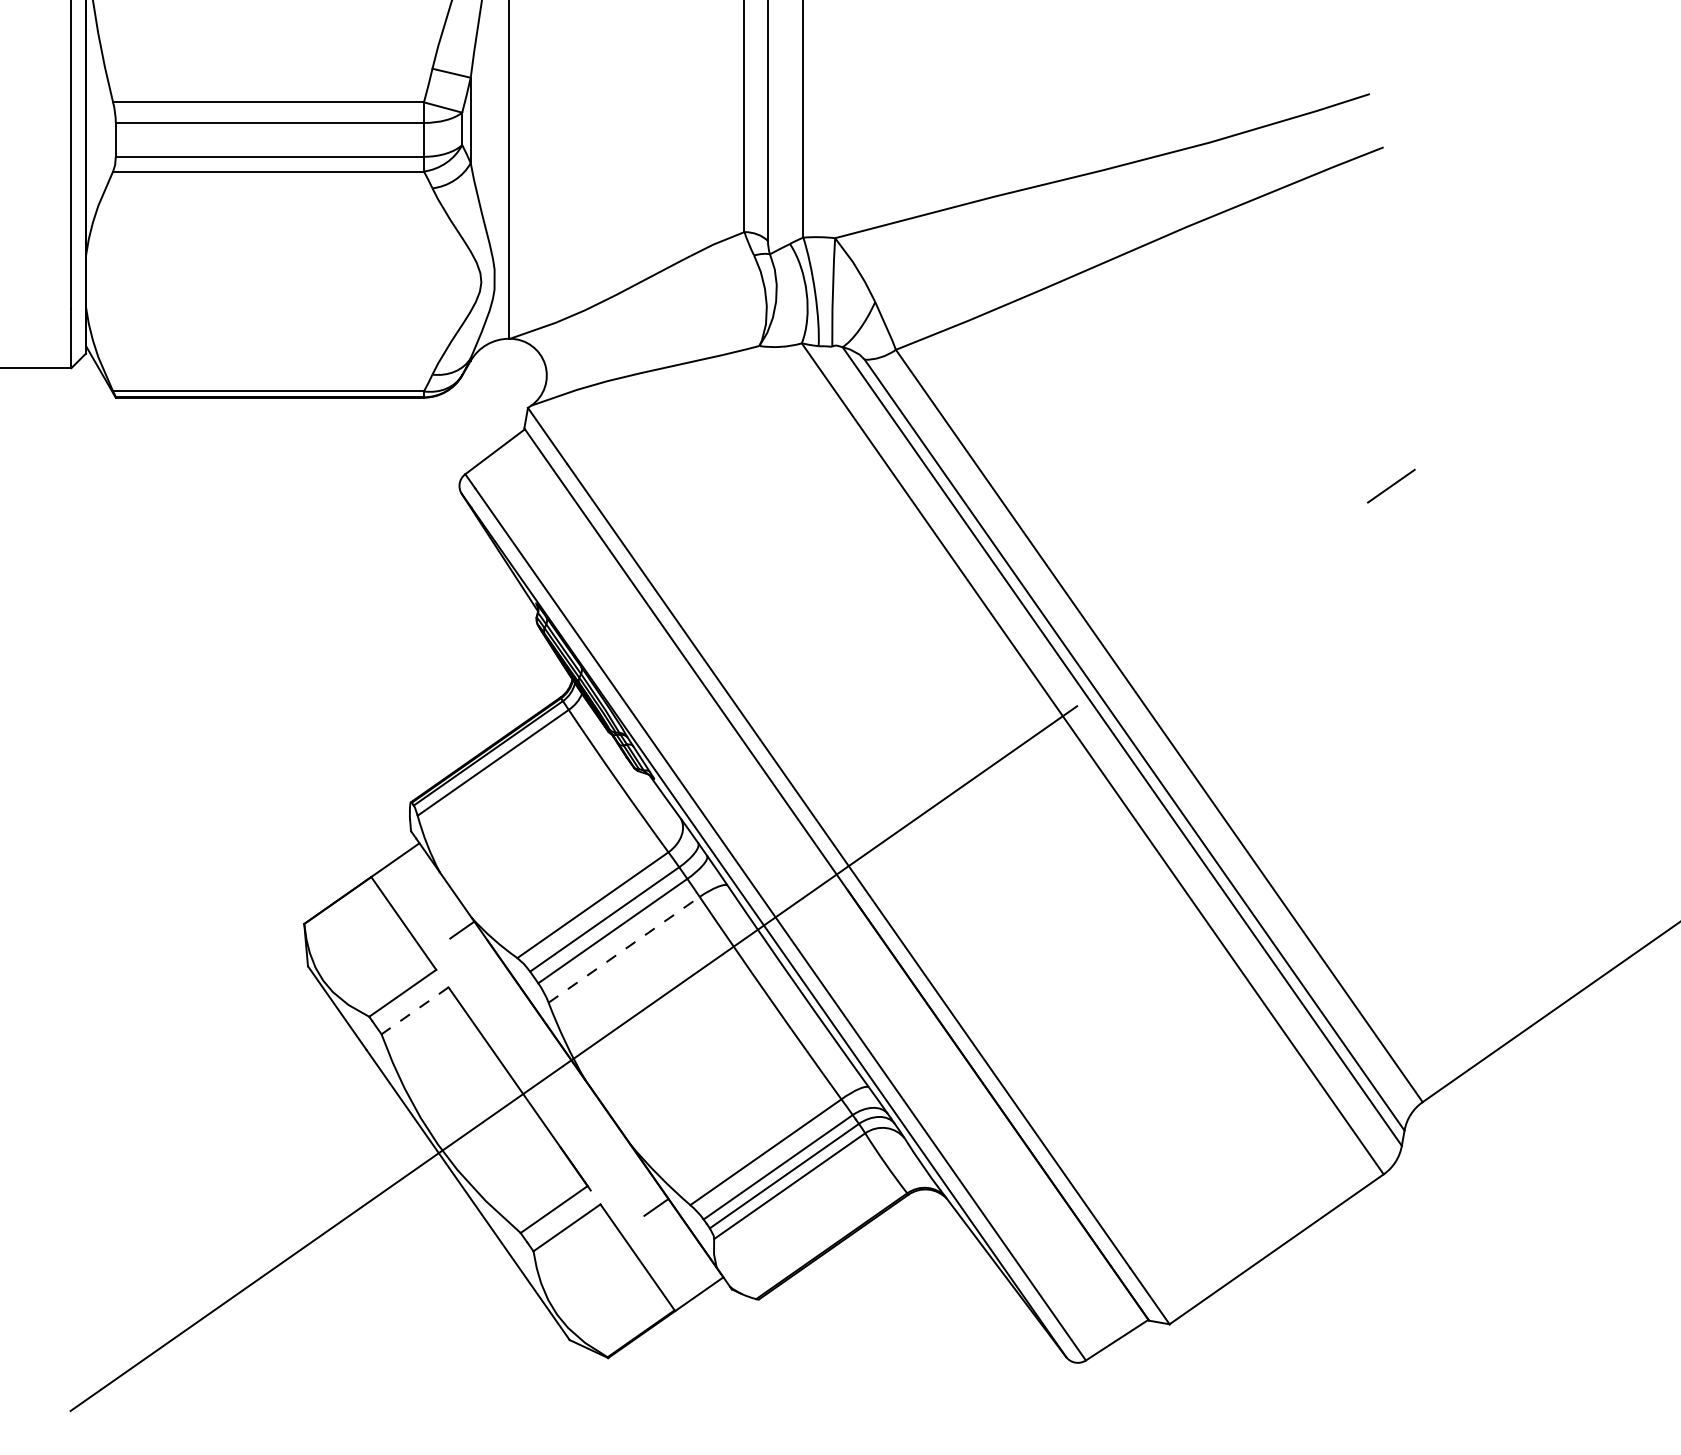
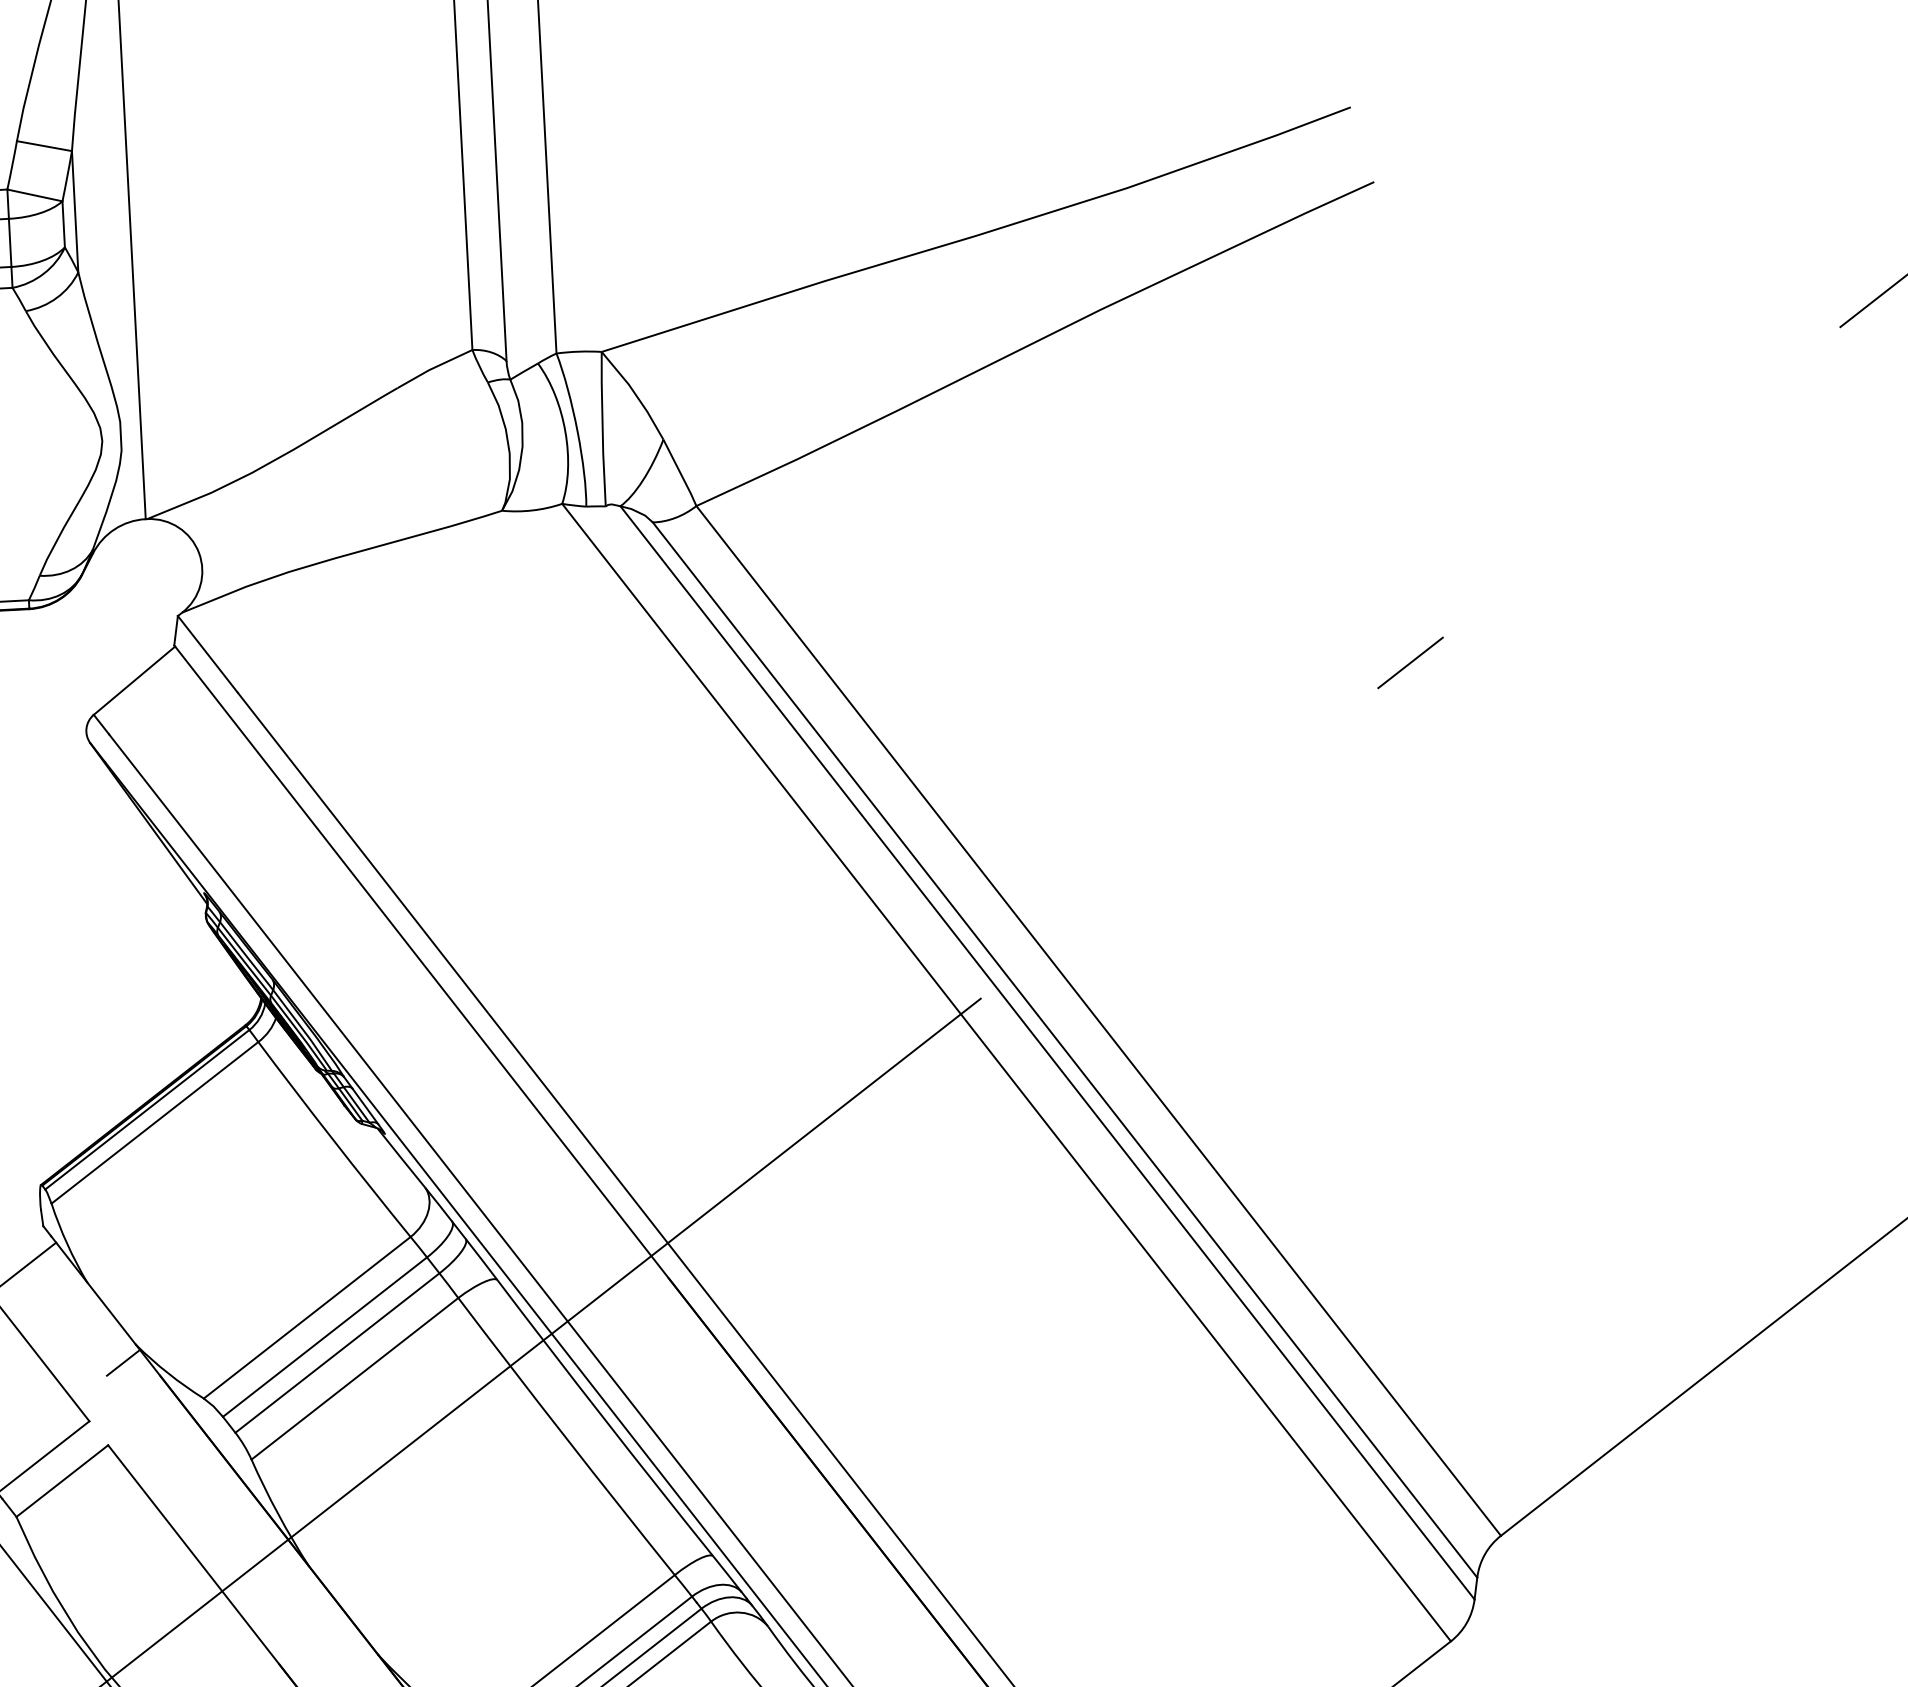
line: (624, 949) -> (355, 1378), dashed -> solid
line: (415, 1010) -> (62, 1480), dashed -> solid

